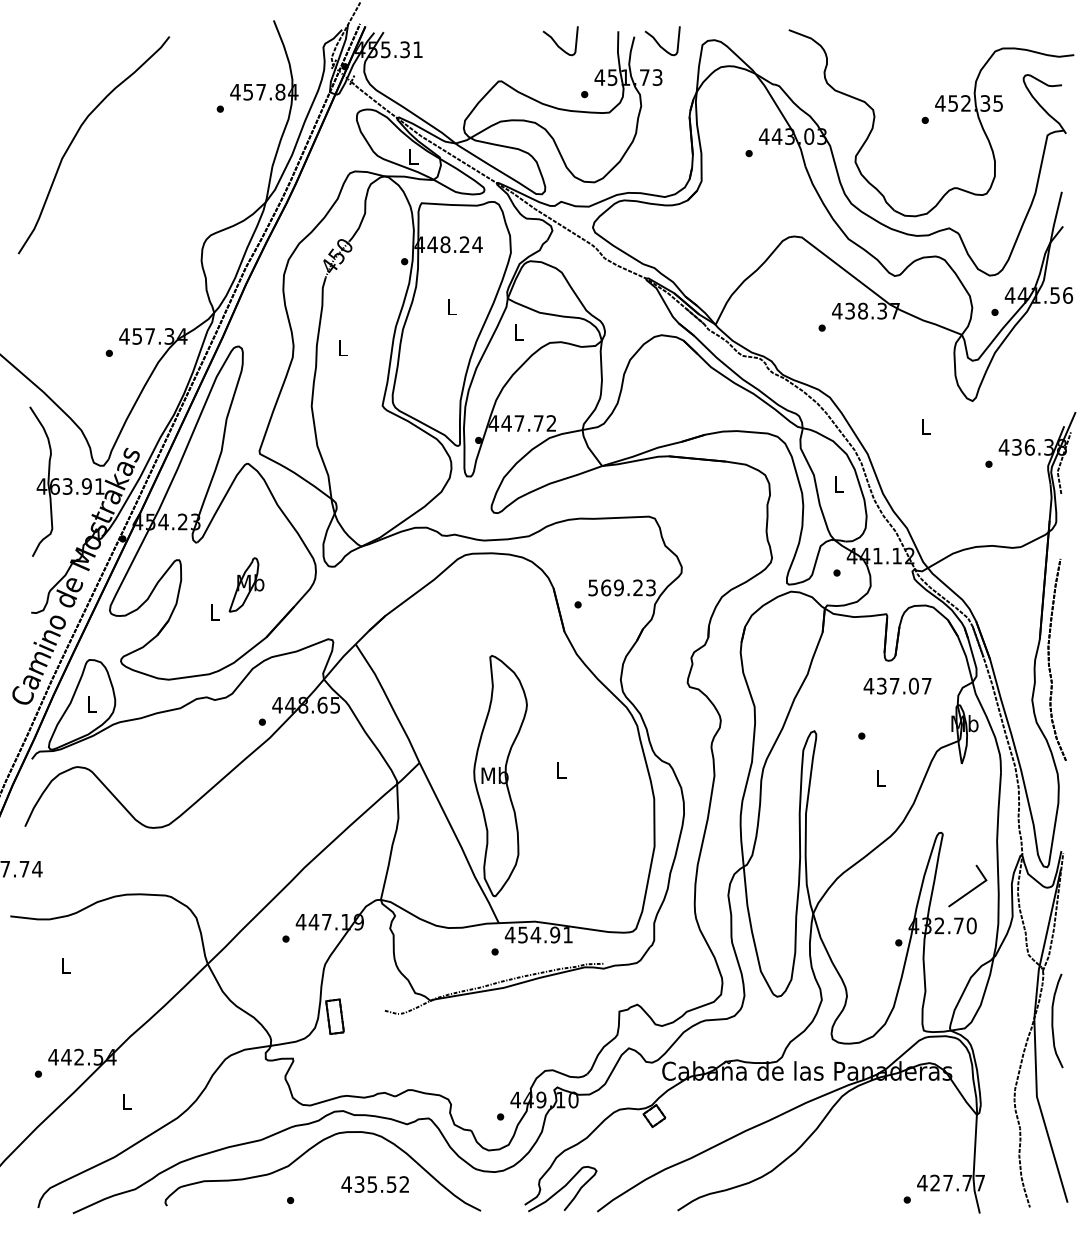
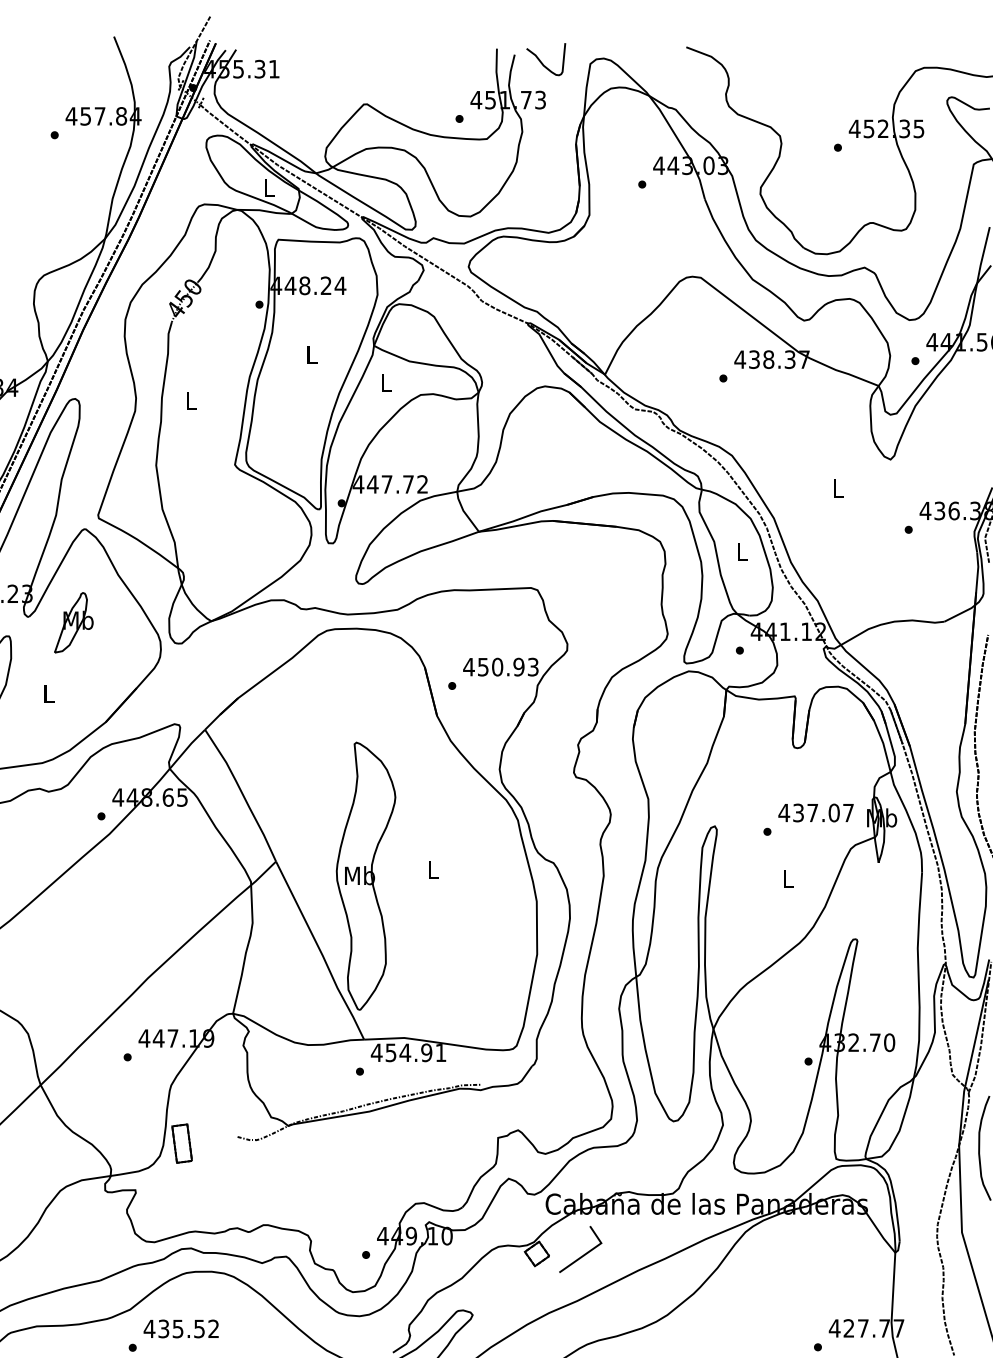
curve: (557, 43) -> (429, 62), removed
part: (246, 584) -> (73, 622), moved
text: (615, 587) -> (493, 666), 569.23 -> 450.93
text: (897, 685) -> (815, 812), moved
line: (971, 889) -> (584, 1253), moved
text: (374, 1184) -> (180, 1328), moved

